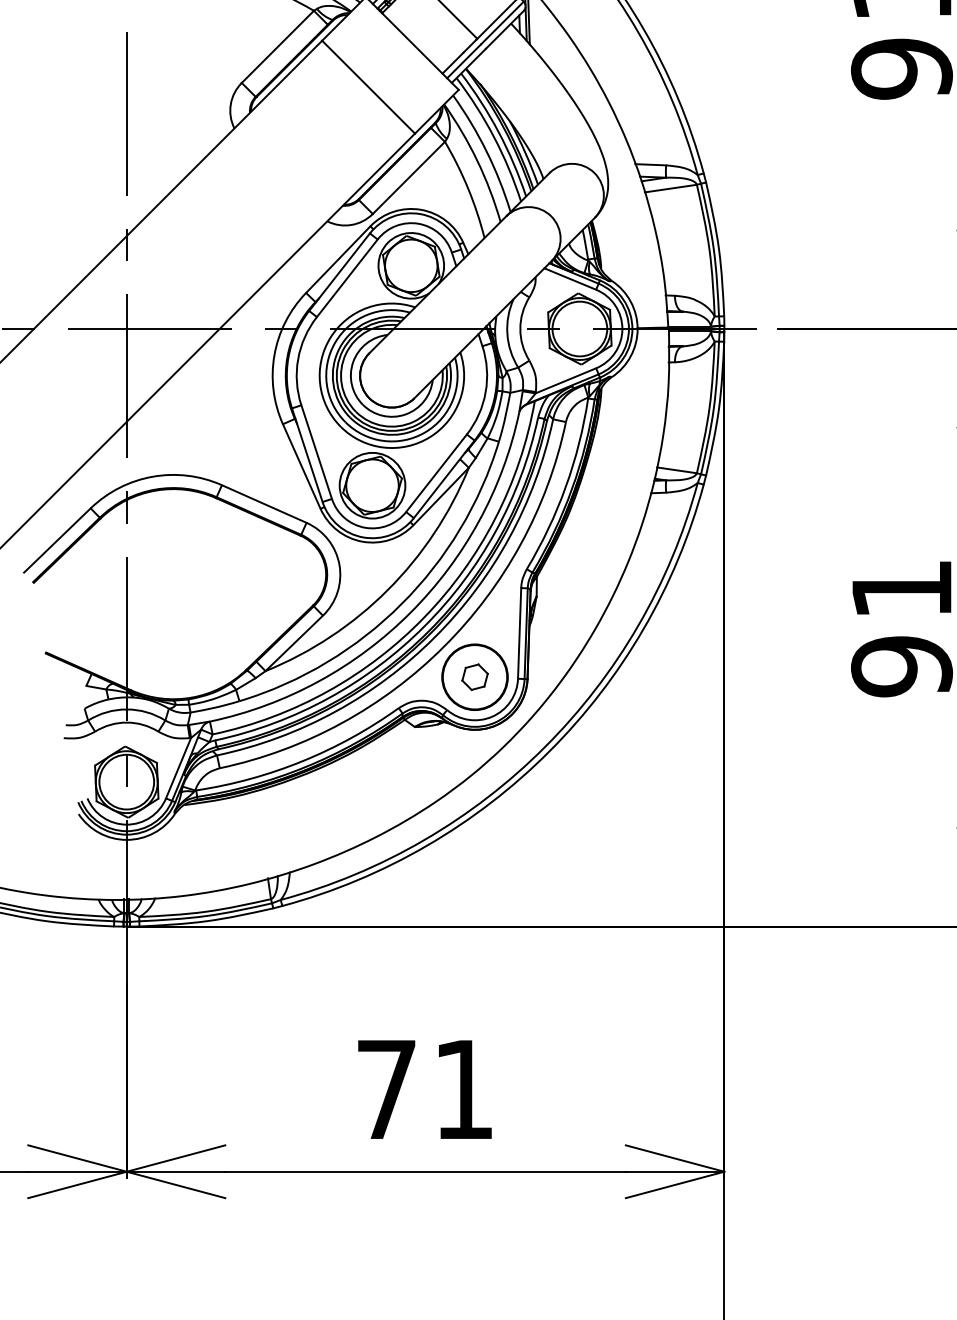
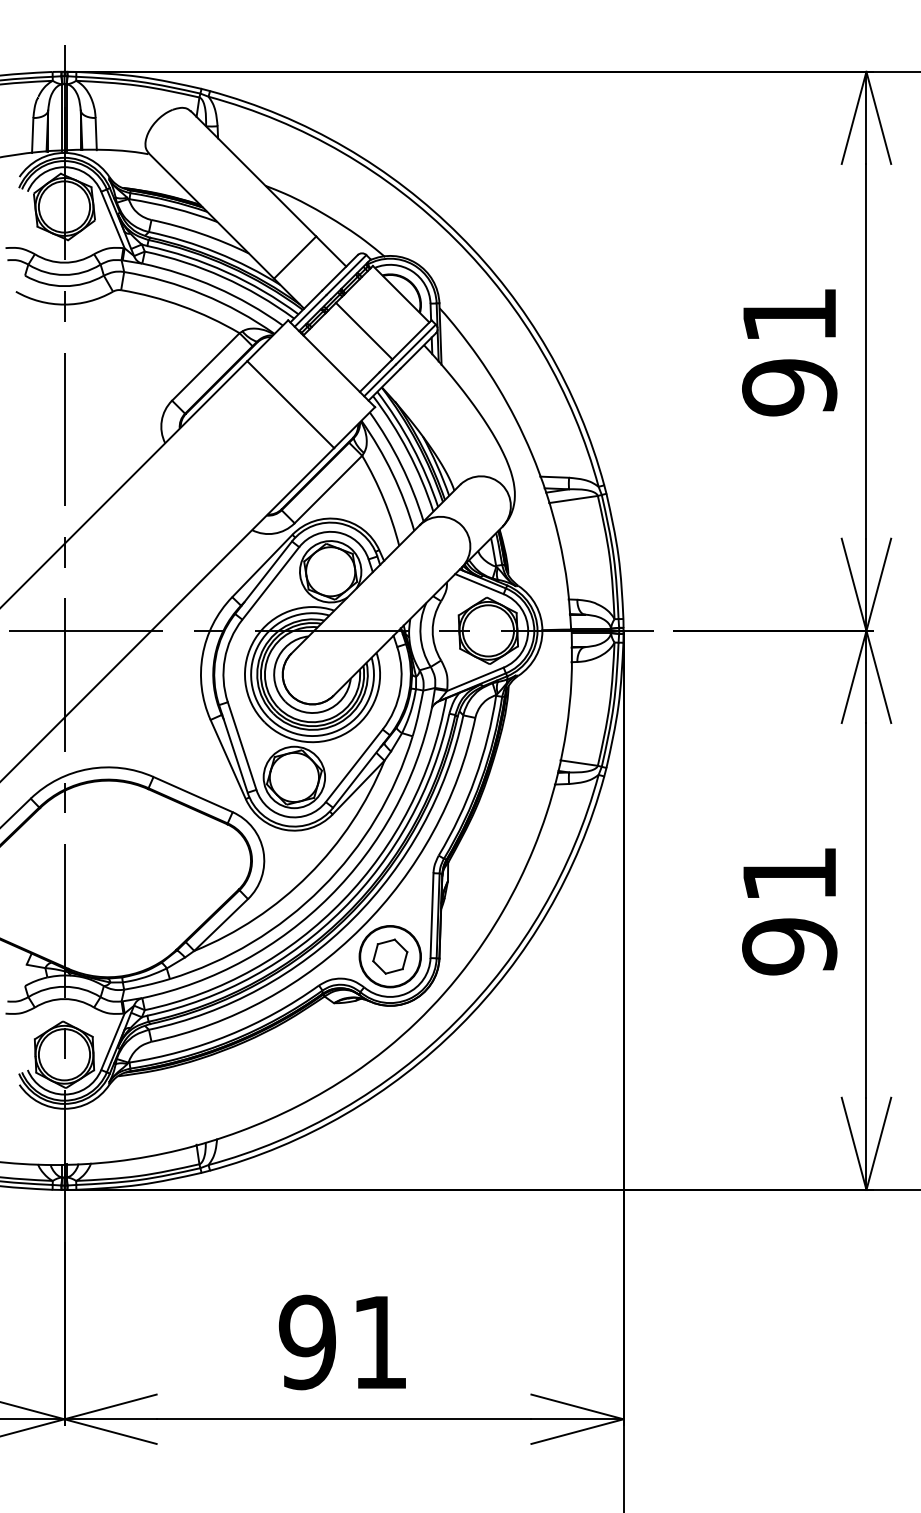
part: (475, 677) -> (390, 956), size x1.43
text: (385, 1089) -> (306, 1342), 71 -> 91

